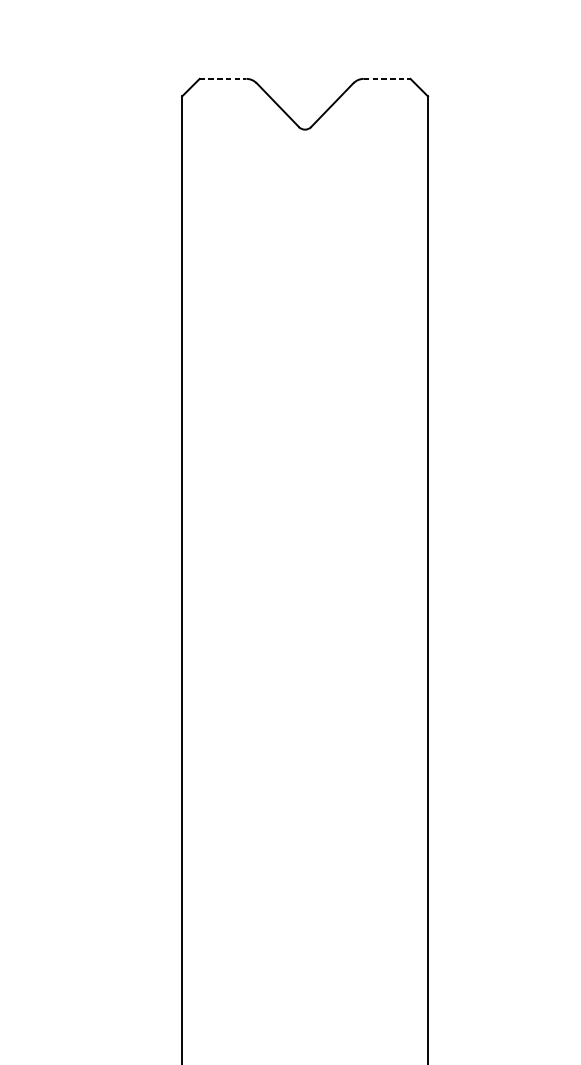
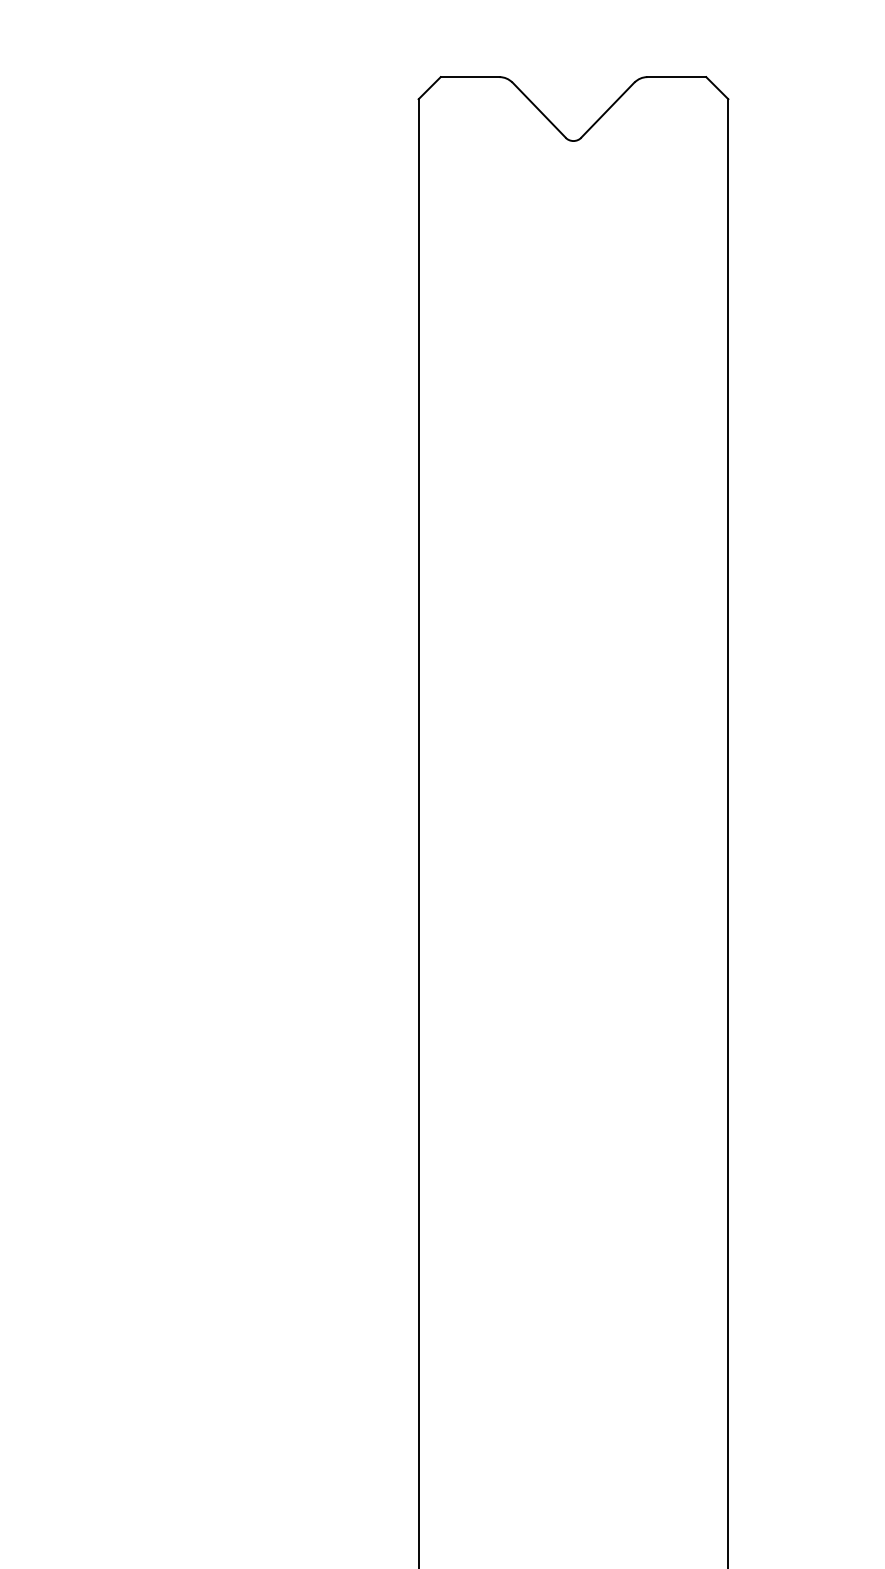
line: (223, 79) -> (470, 77), dashed -> solid
line: (387, 79) -> (677, 77), dashed -> solid

